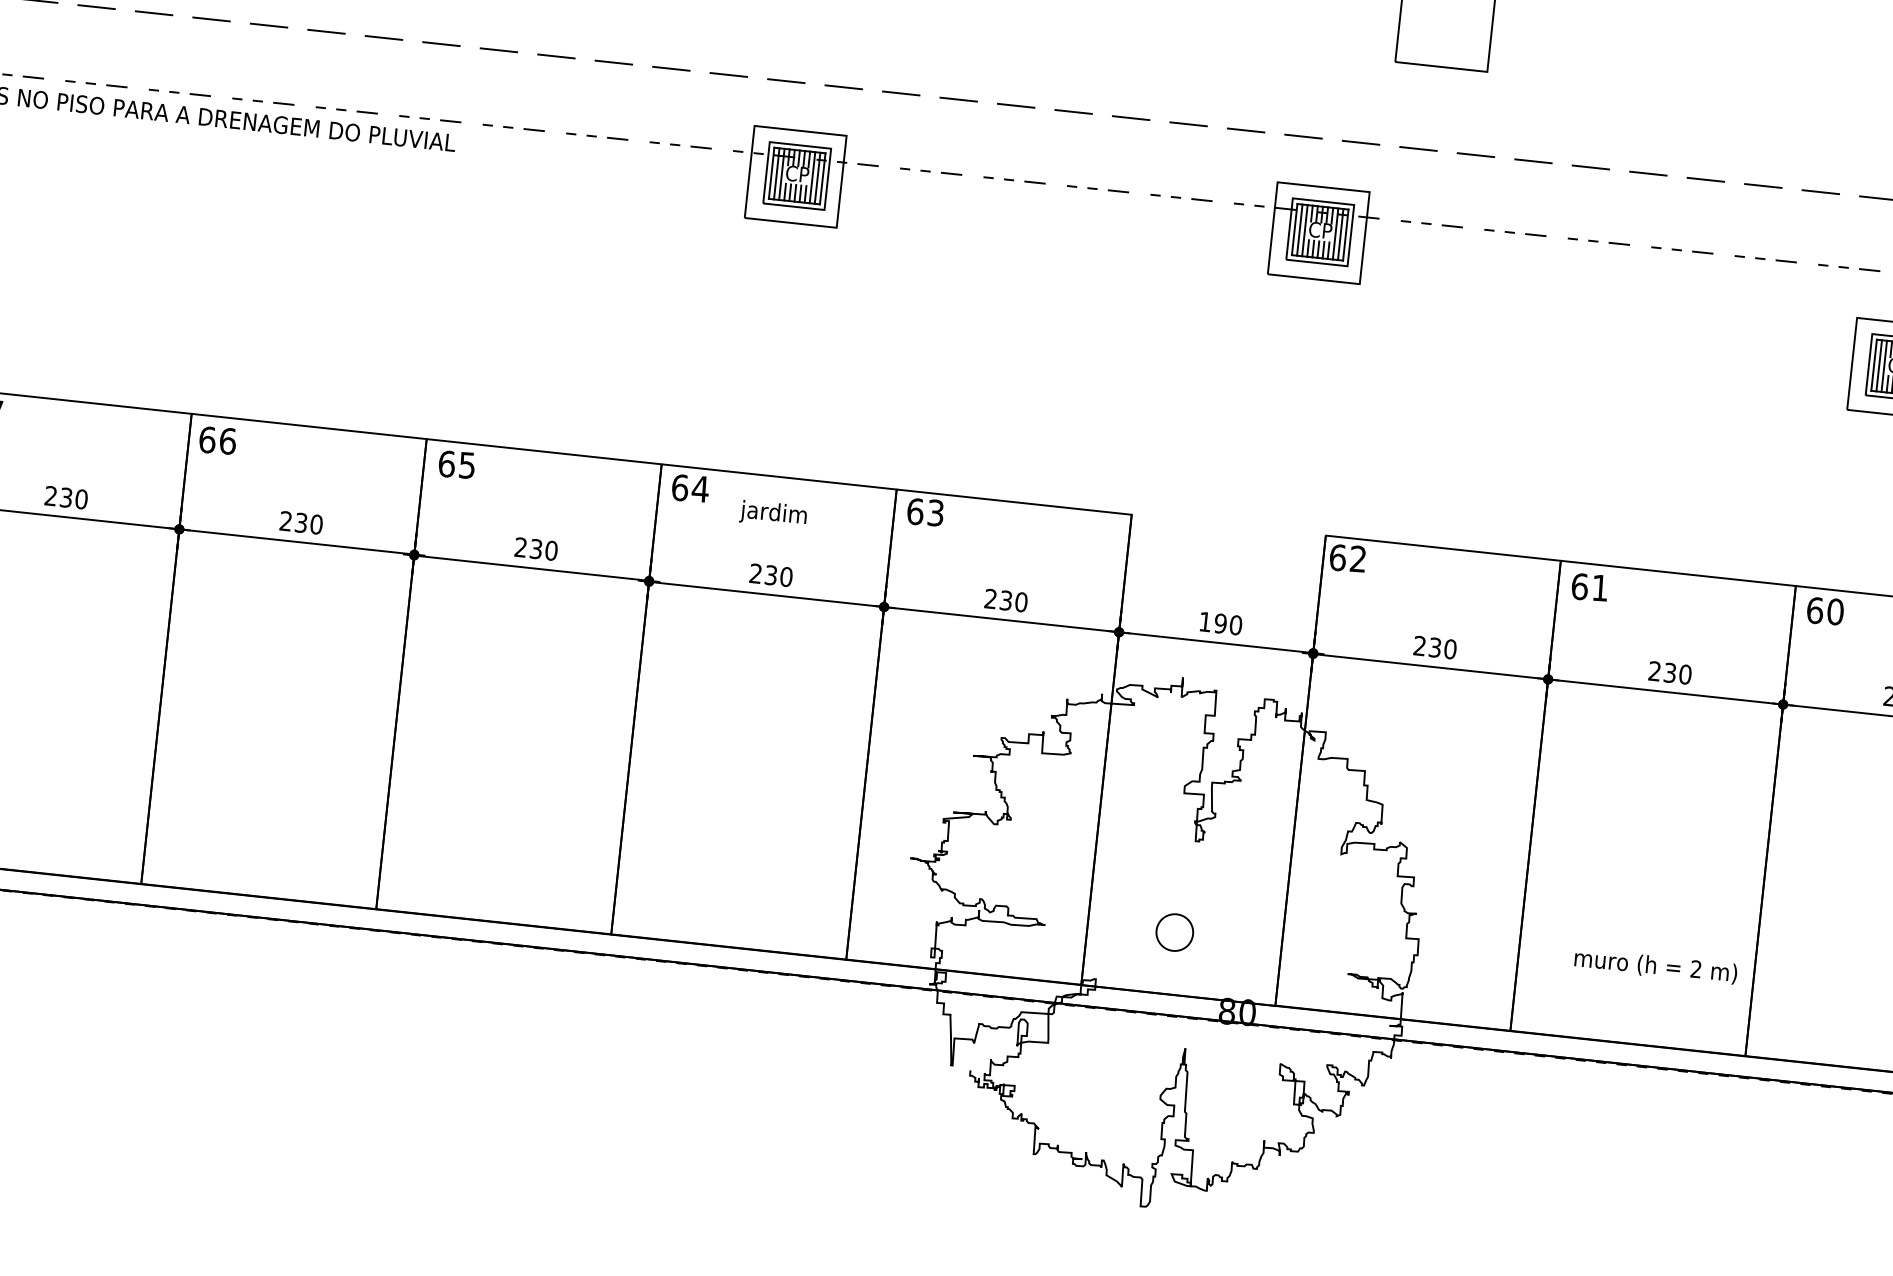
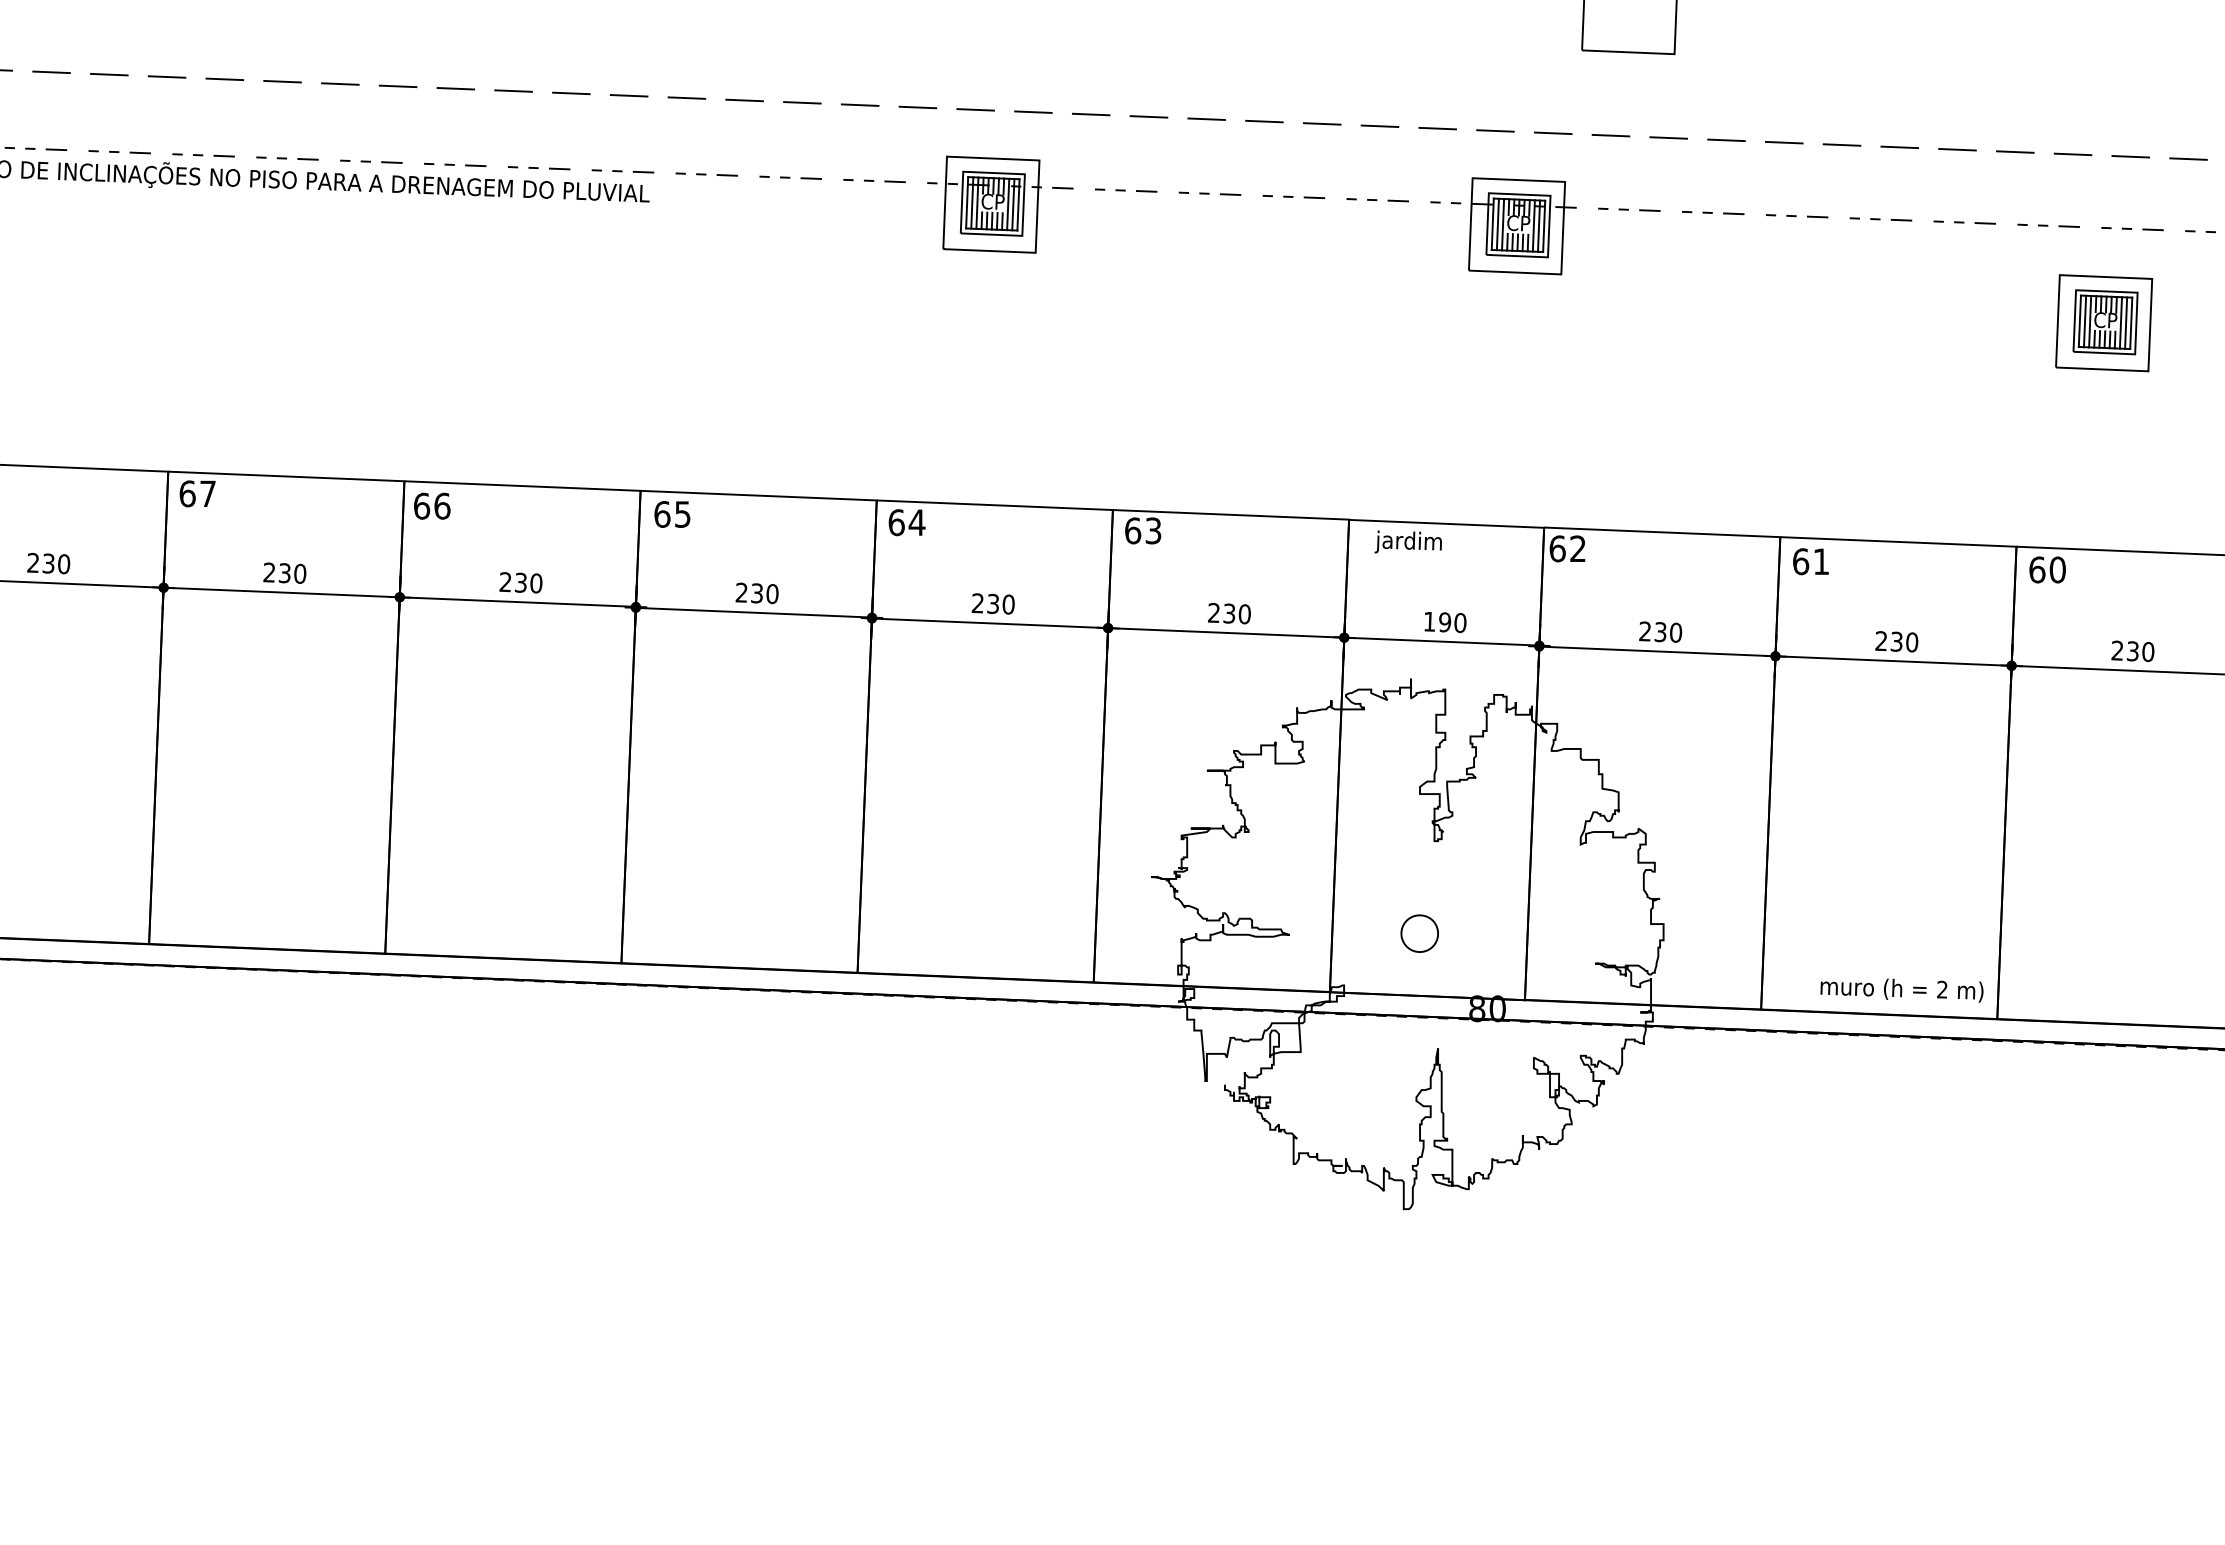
text: (772, 512) -> (1407, 541), moved
line: (1228, 525) -> (1446, 523), added
text: (1655, 967) -> (1901, 990), moved

